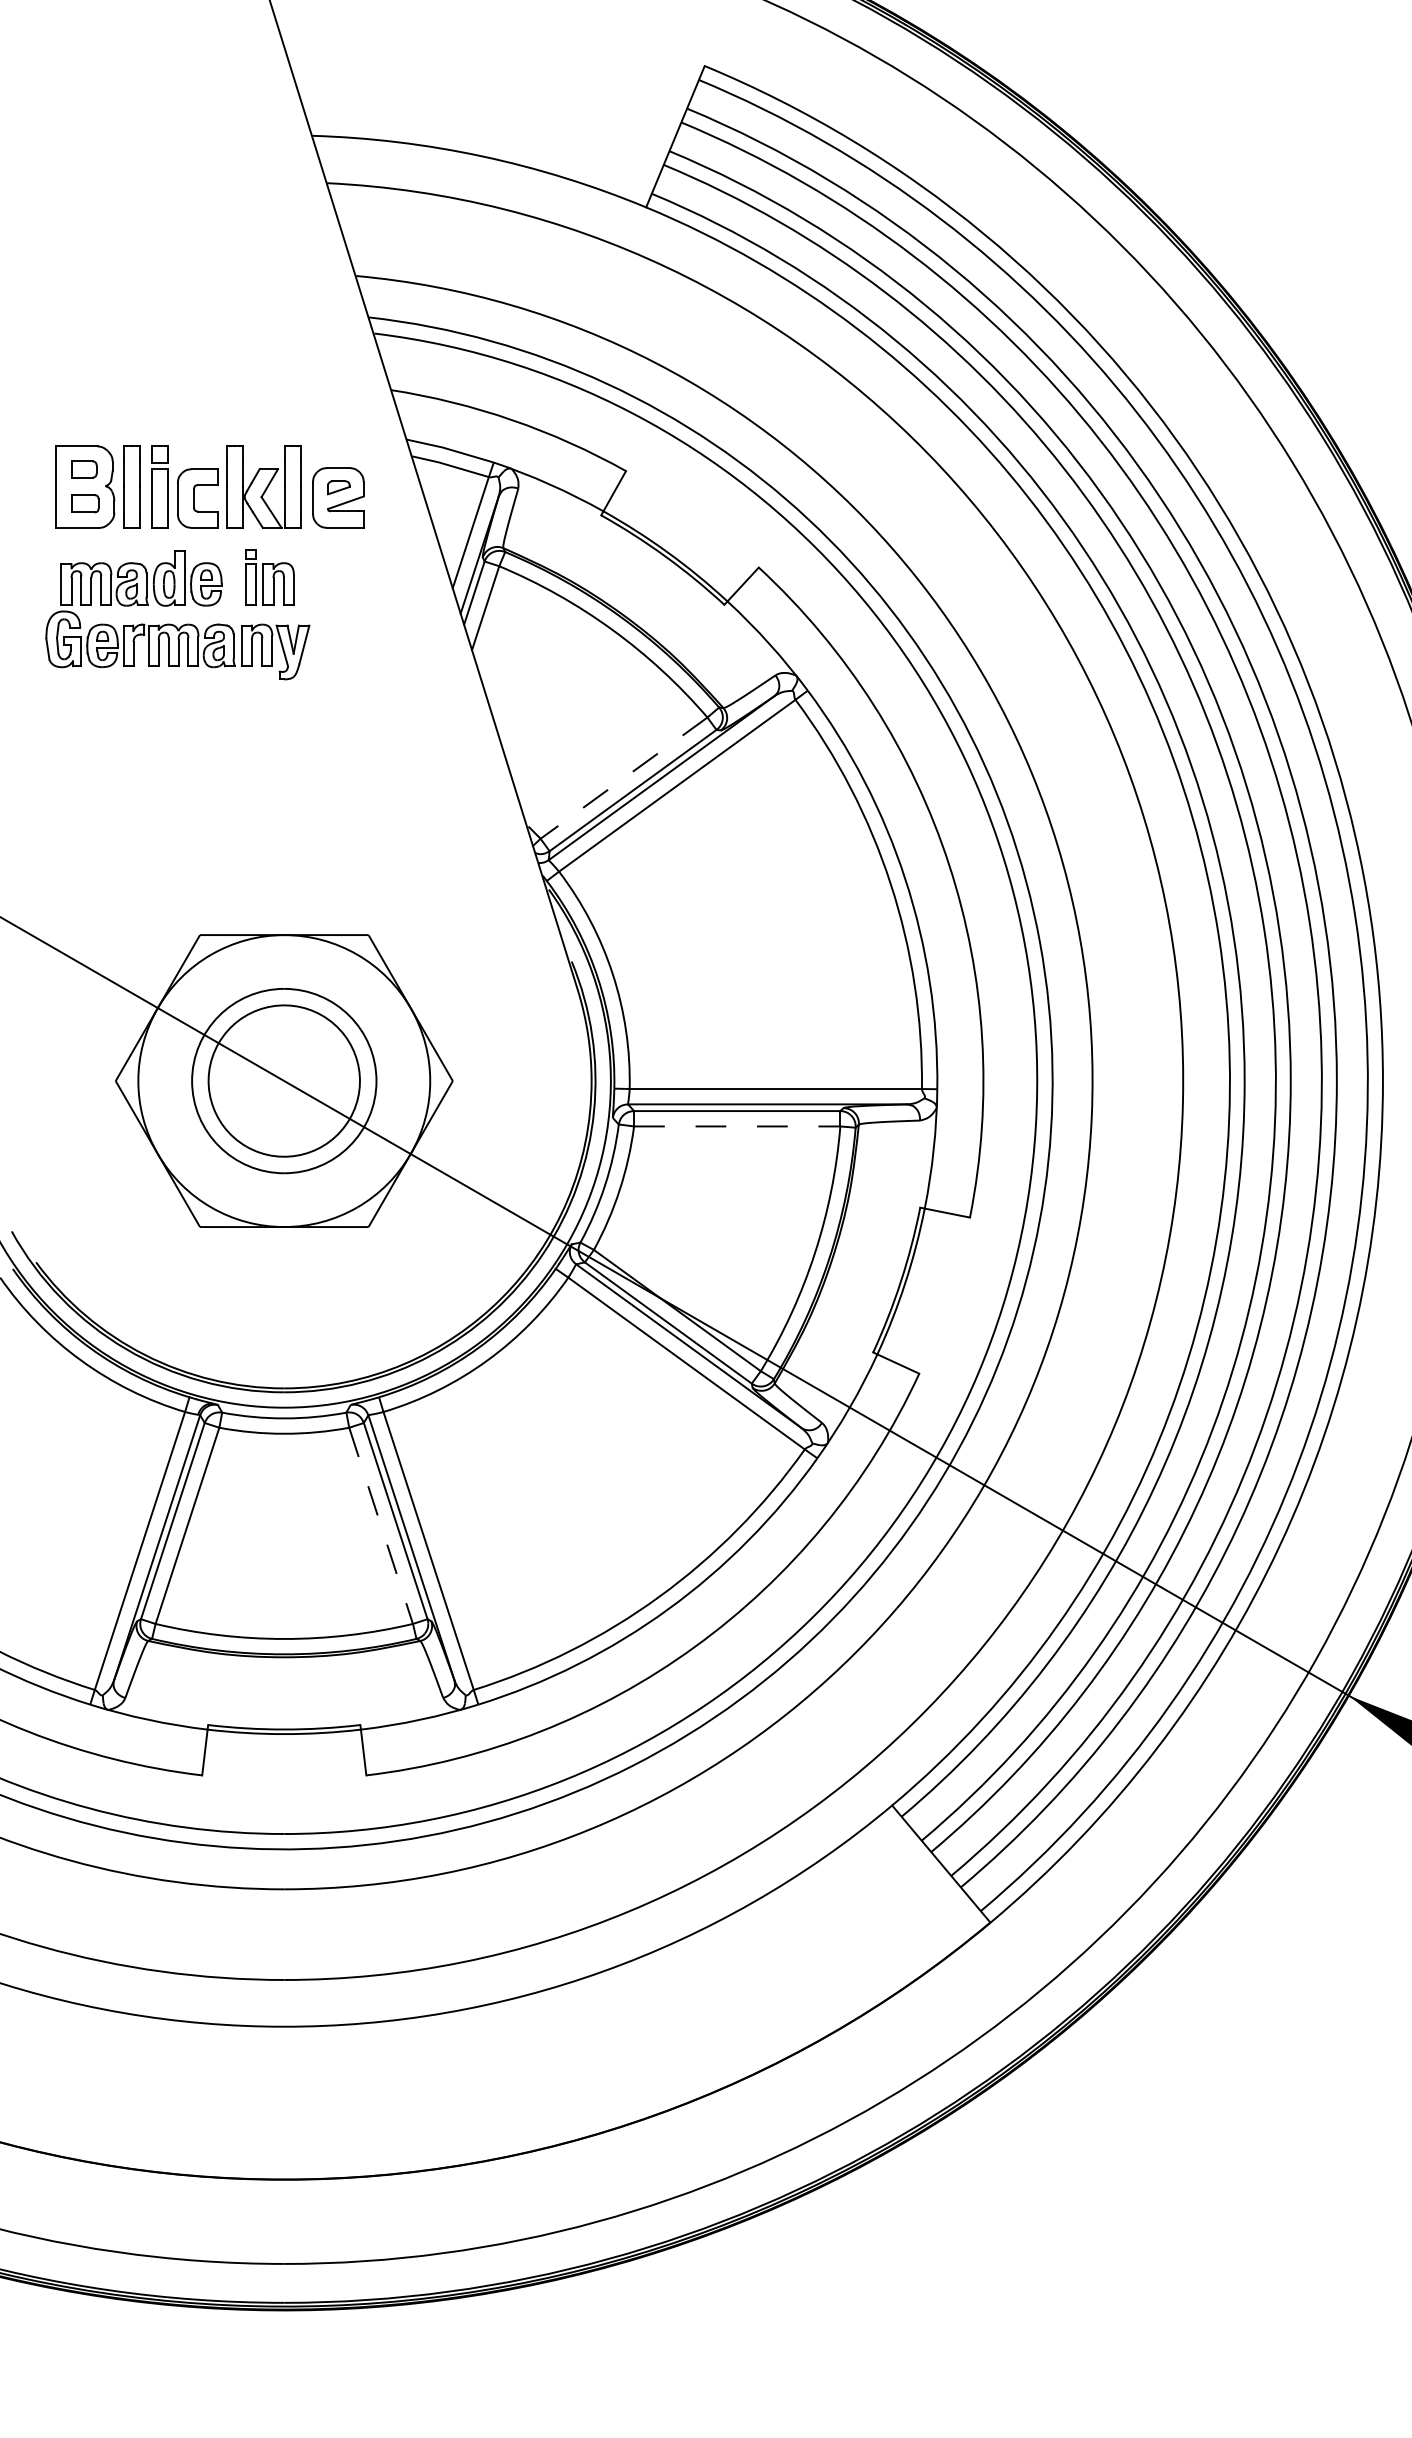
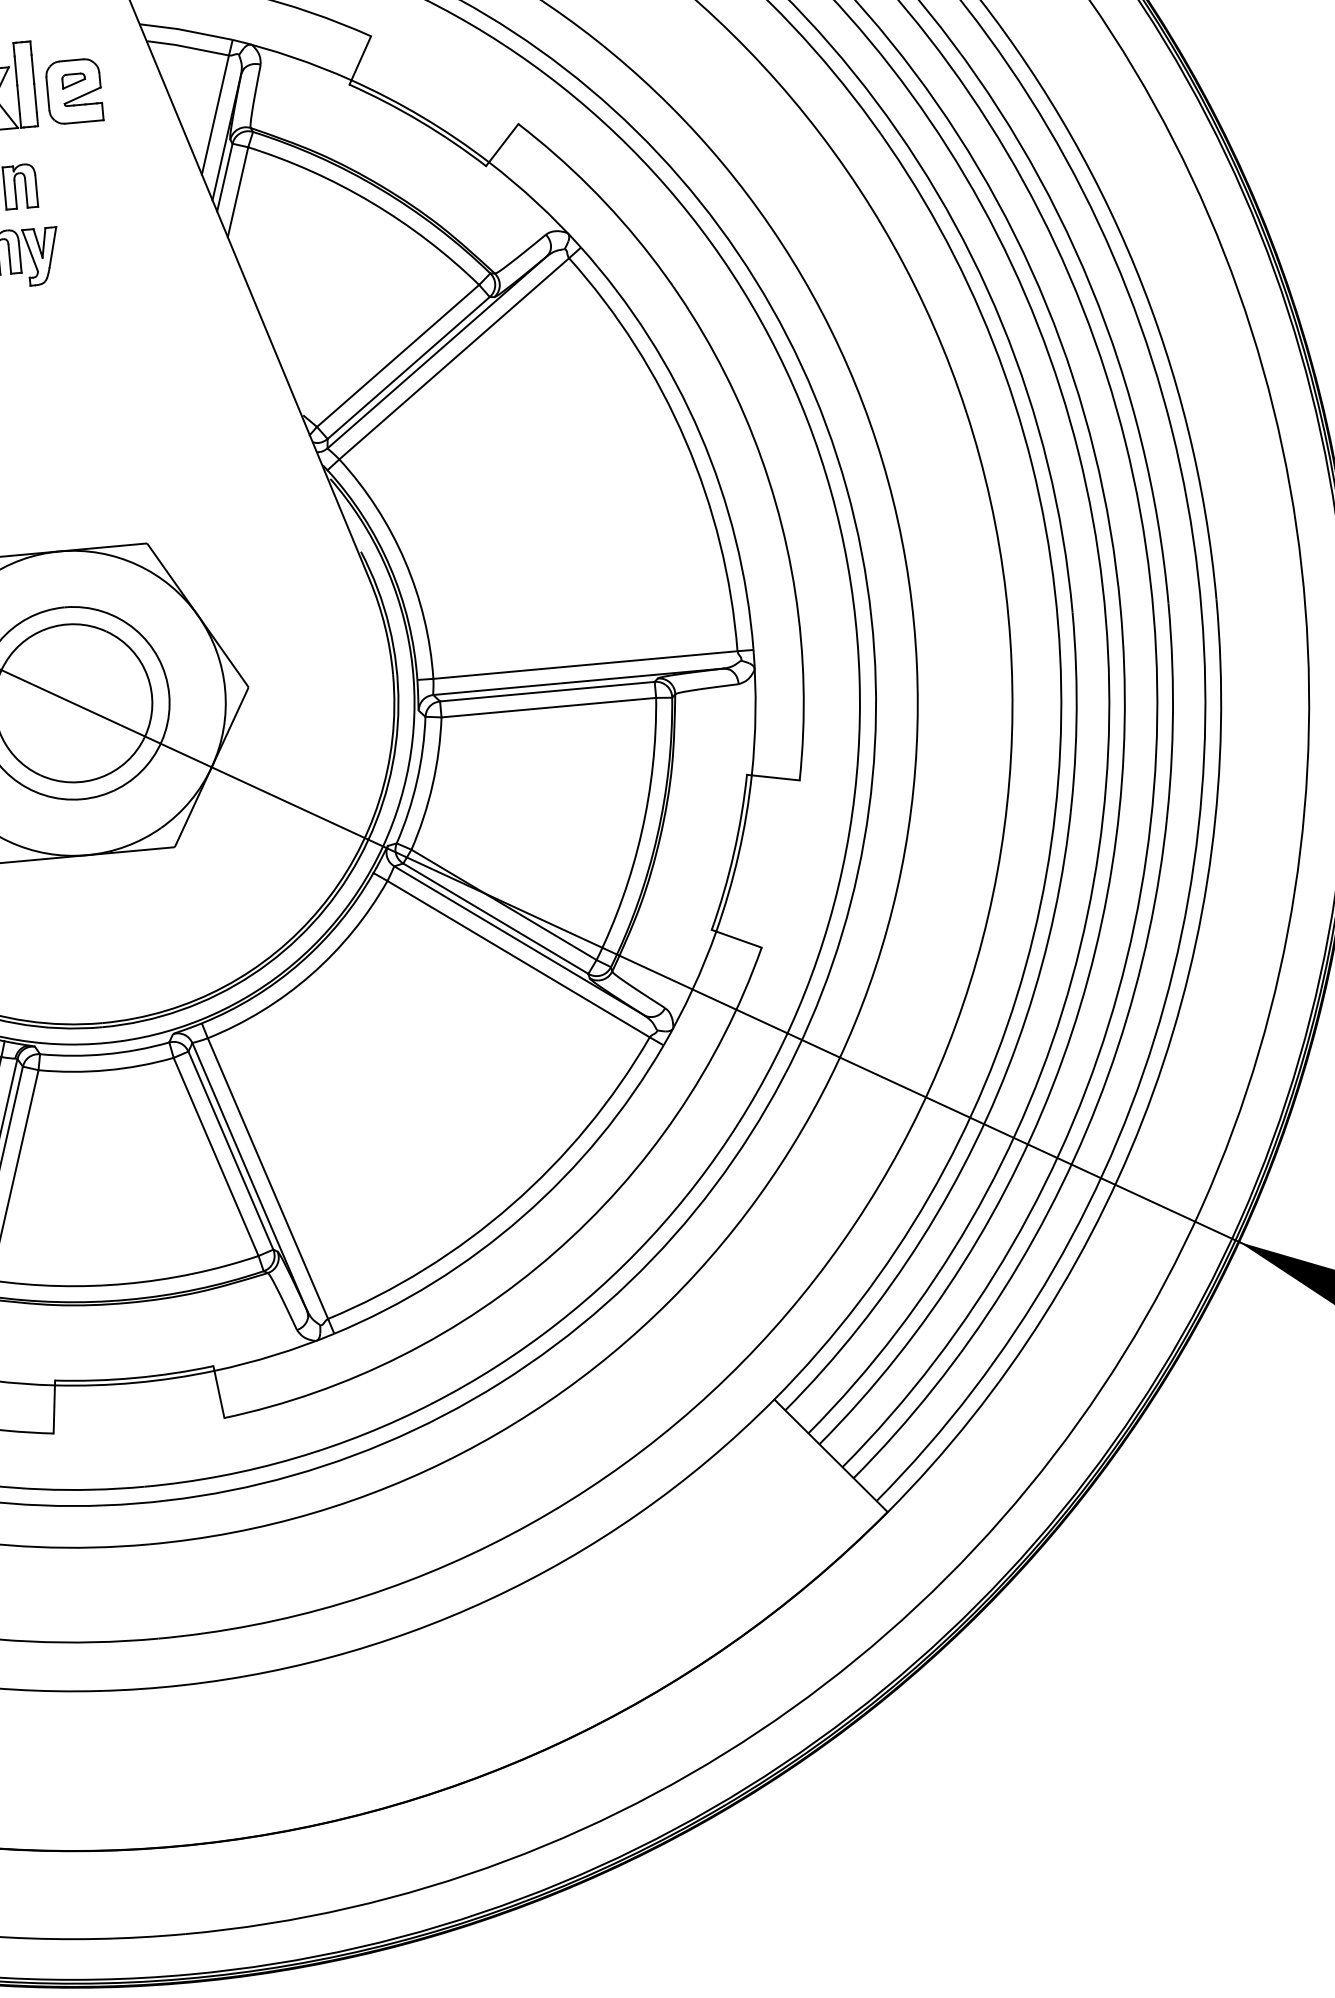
line: (623, 778) -> (397, 356), dashed -> solid
line: (737, 1126) -> (549, 707), dashed -> solid
line: (381, 1526) -> (216, 1157), dashed -> solid

